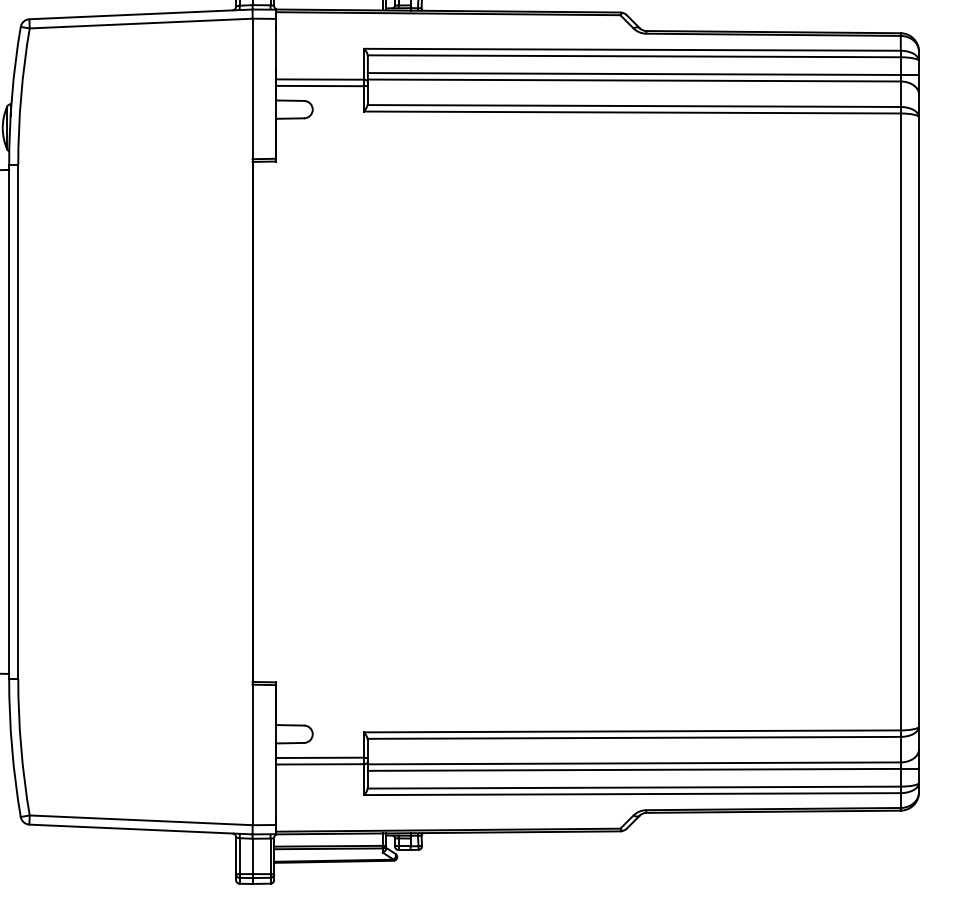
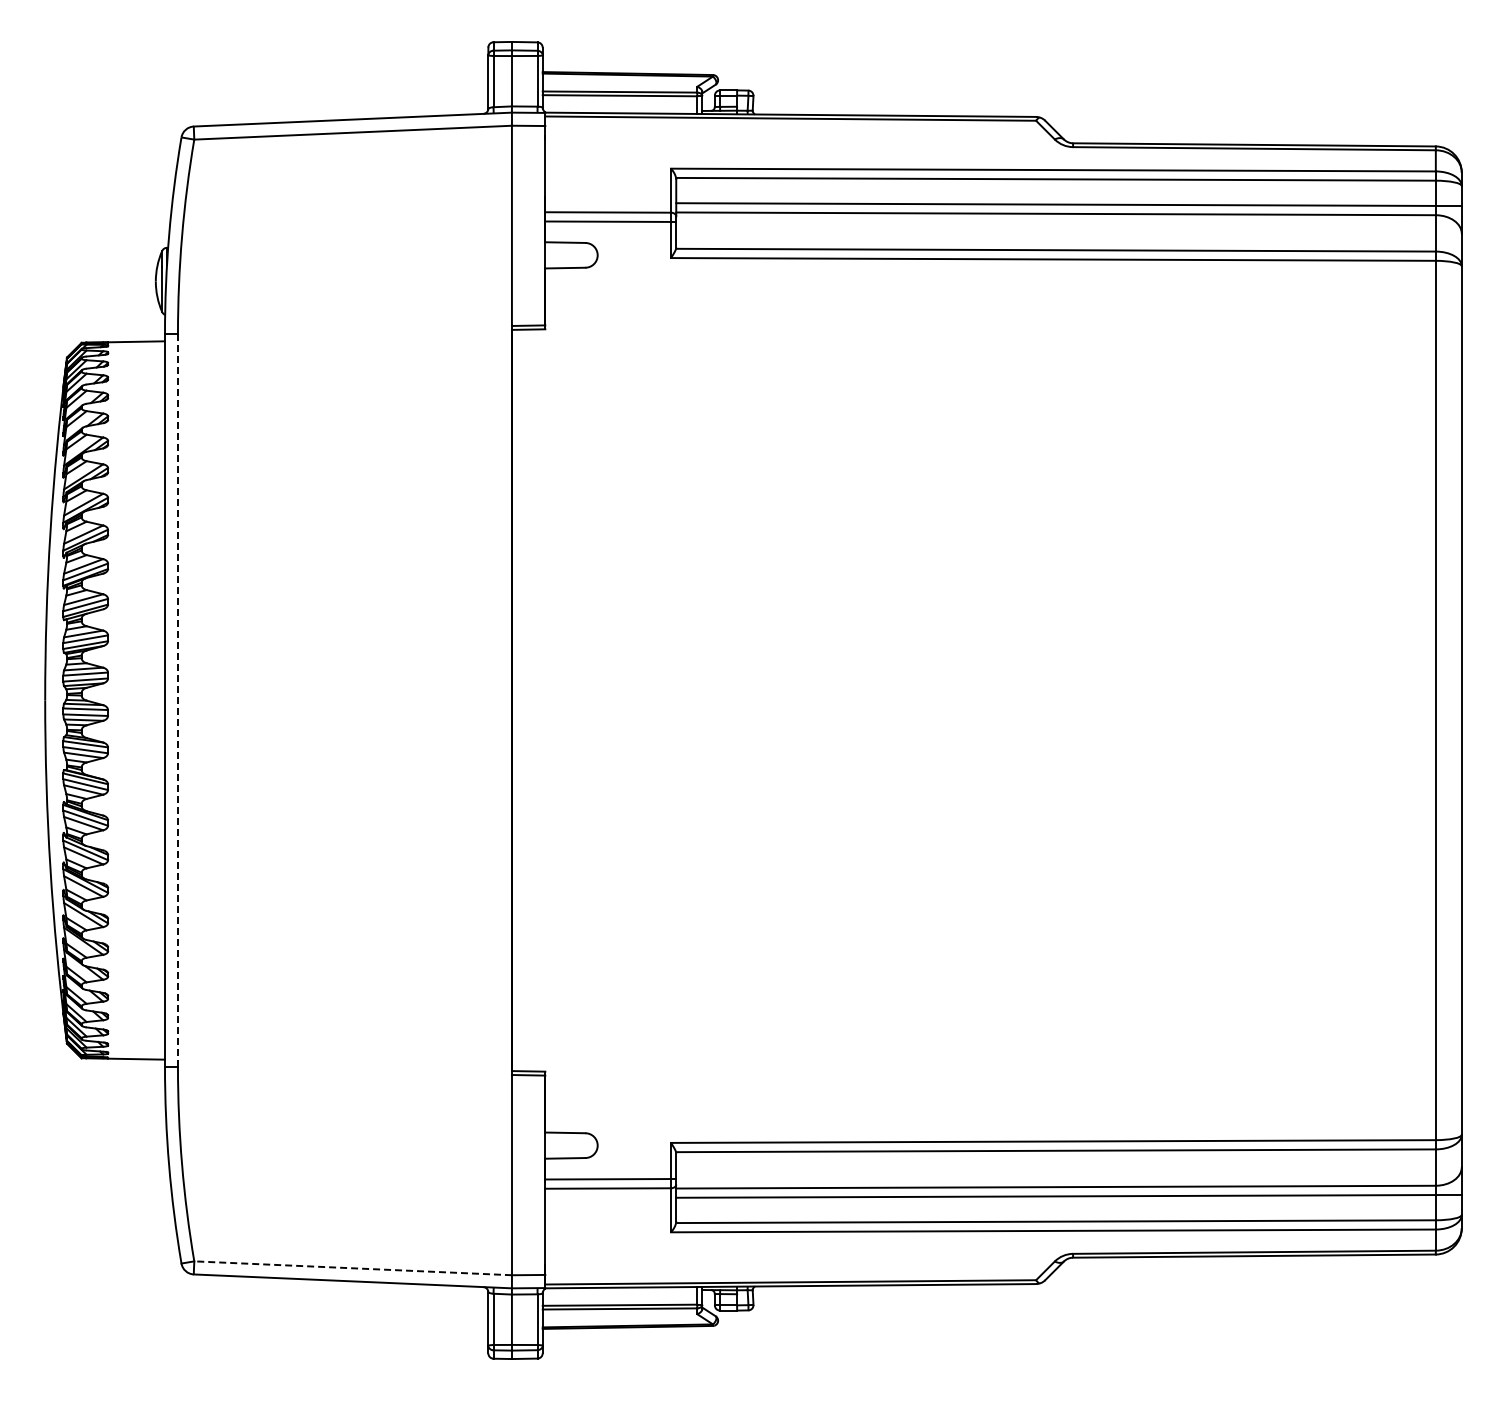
line: (17, 422) -> (177, 701), solid -> dashed
line: (141, 820) -> (353, 1268), solid -> dashed

